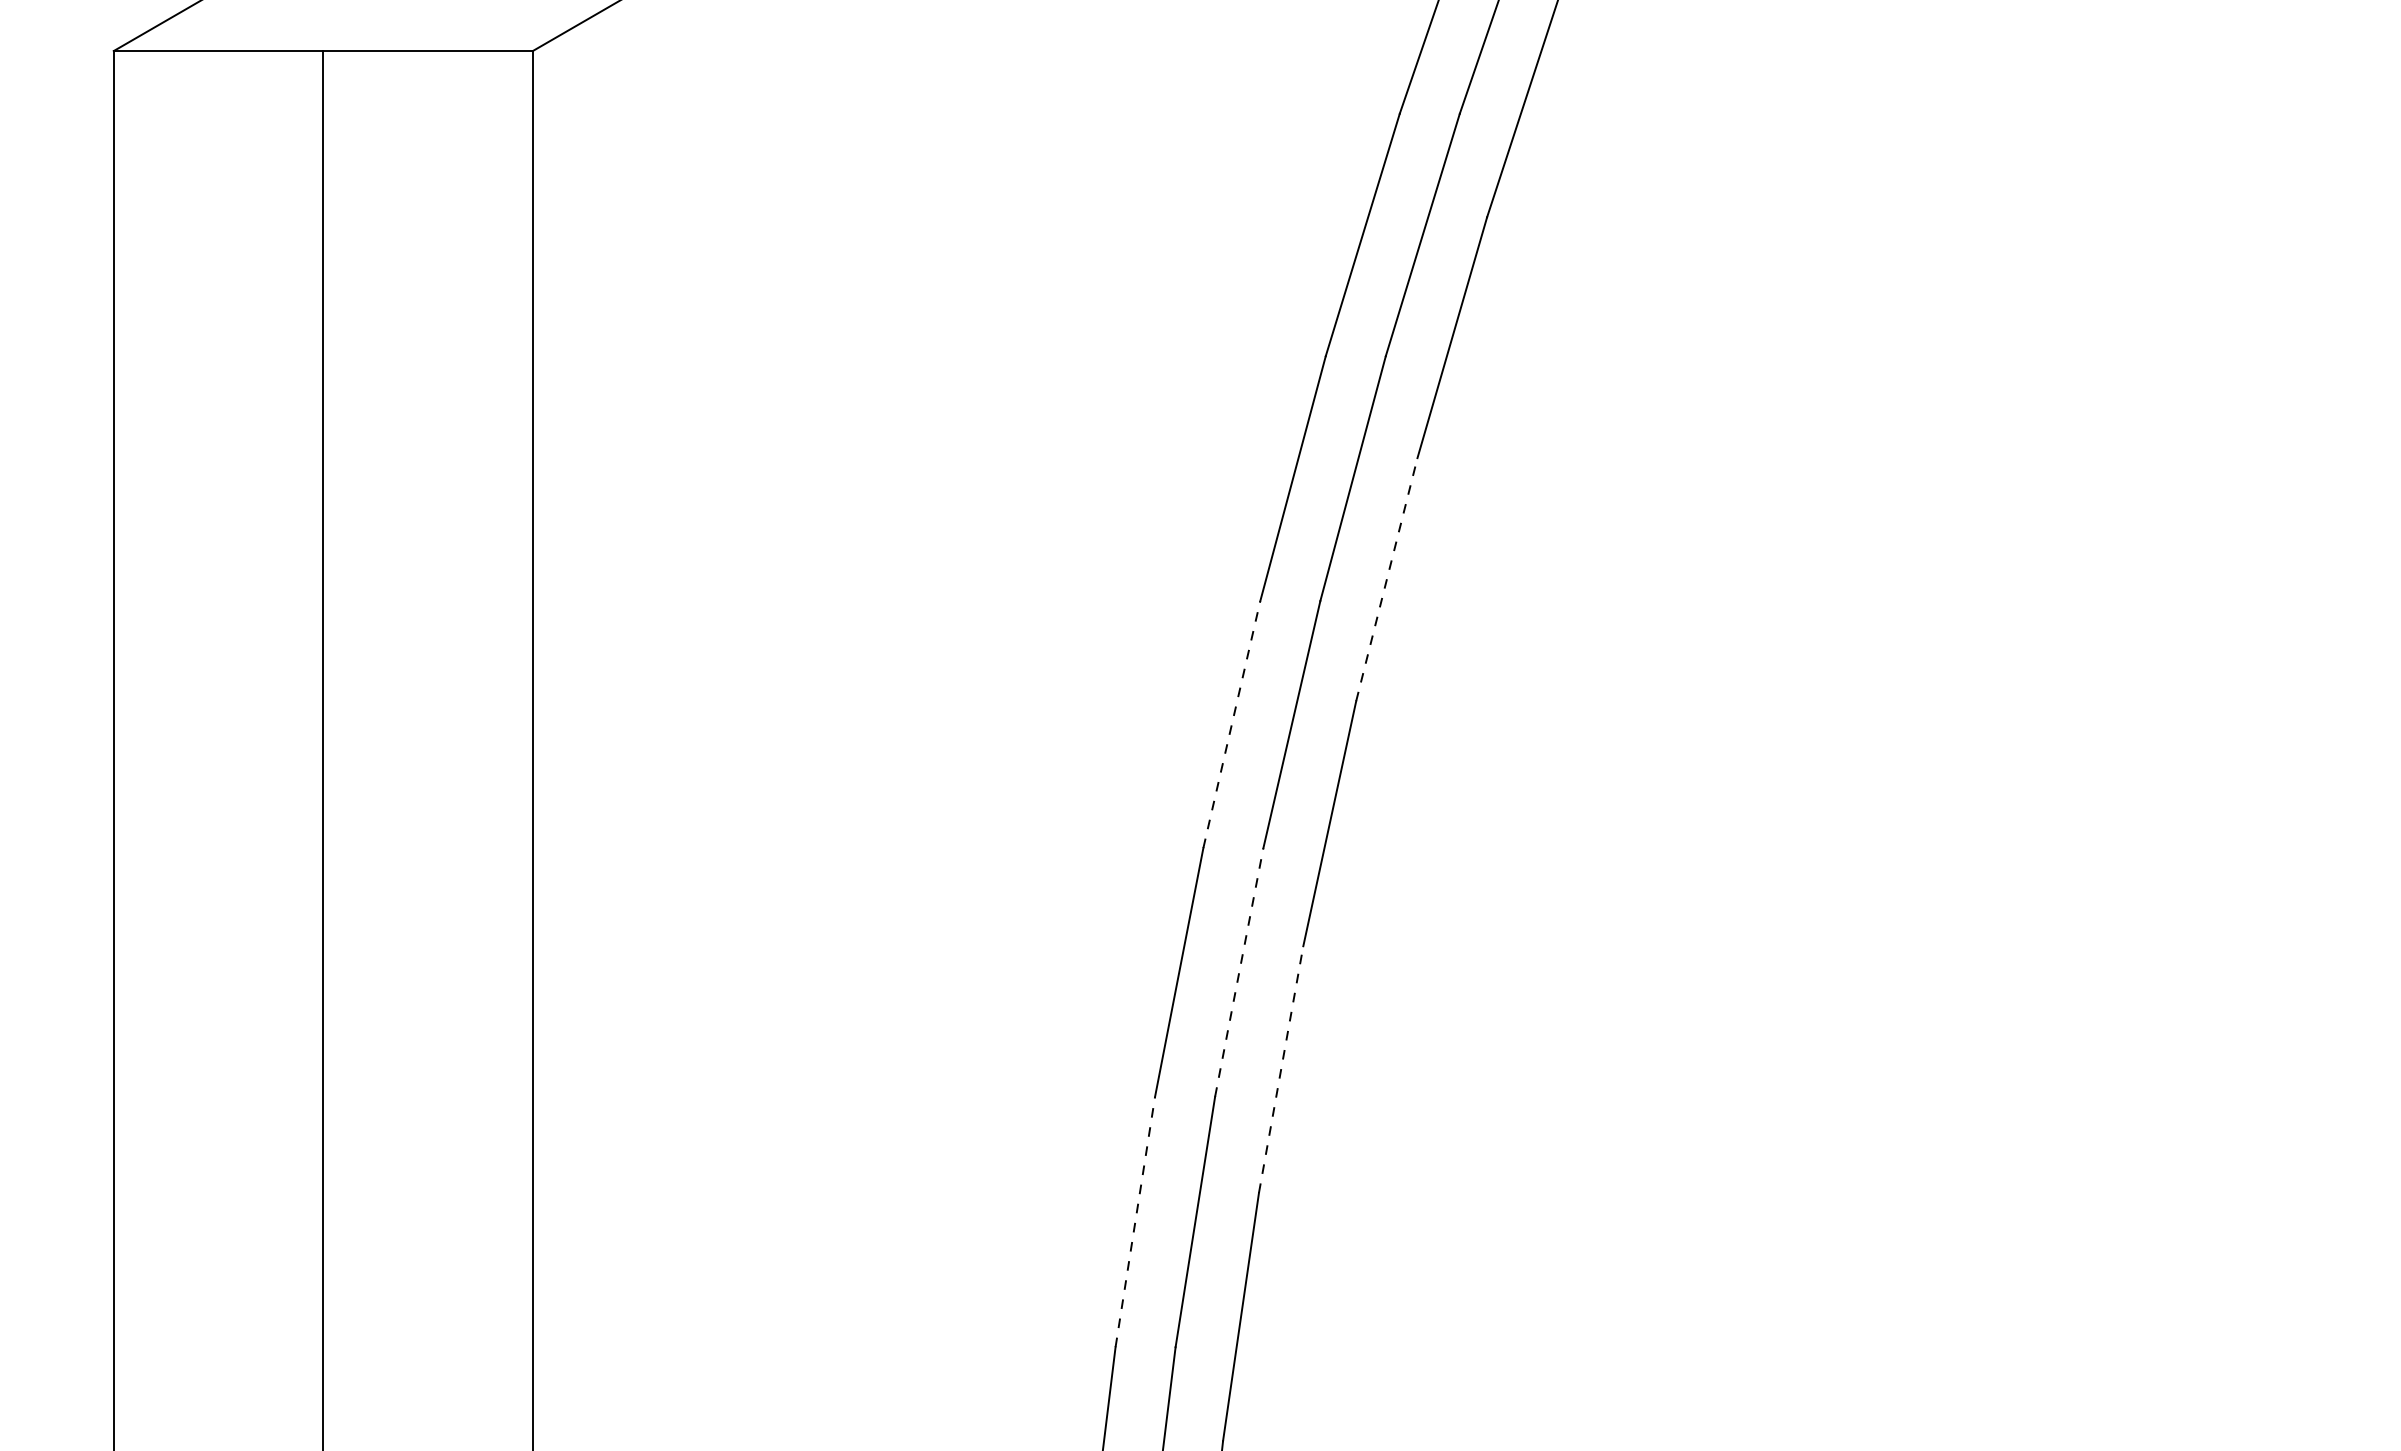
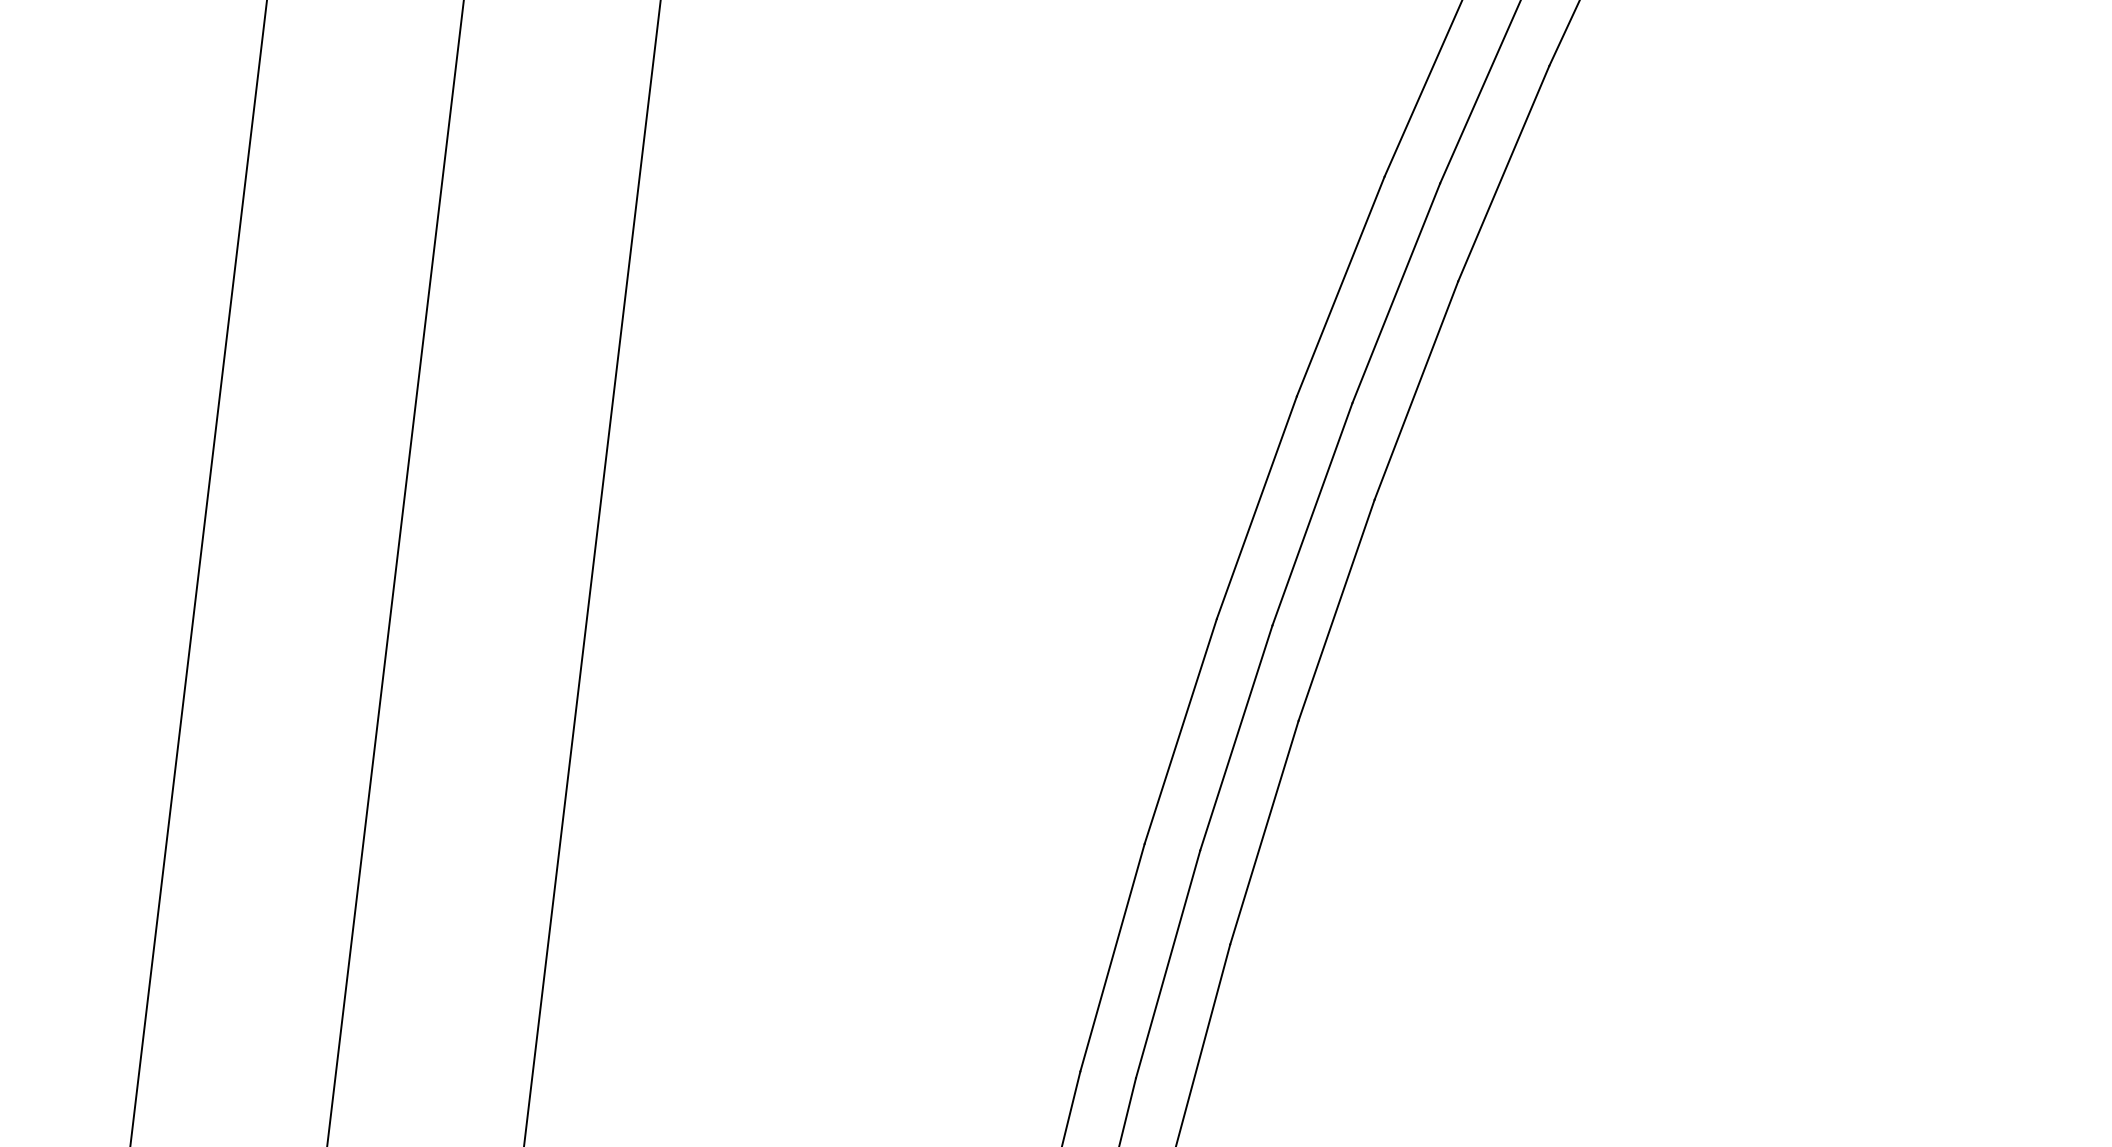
line: (1386, 579) -> (1416, 390), dashed -> solid
line: (1231, 724) -> (1256, 507), dashed -> solid
line: (1239, 972) -> (1236, 738), dashed -> solid
line: (1281, 1069) -> (1264, 832), dashed -> solid
line: (1135, 1222) -> (1112, 958), dashed -> solid

